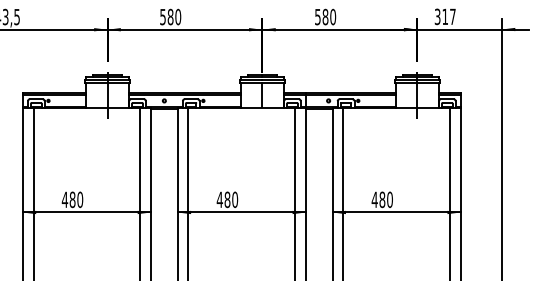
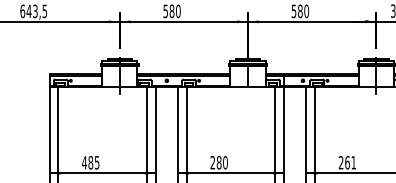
text: (80, 199) -> (97, 162), 480 -> 485
text: (219, 199) -> (212, 162), 480 -> 280
text: (381, 199) -> (346, 162), 480 -> 261

